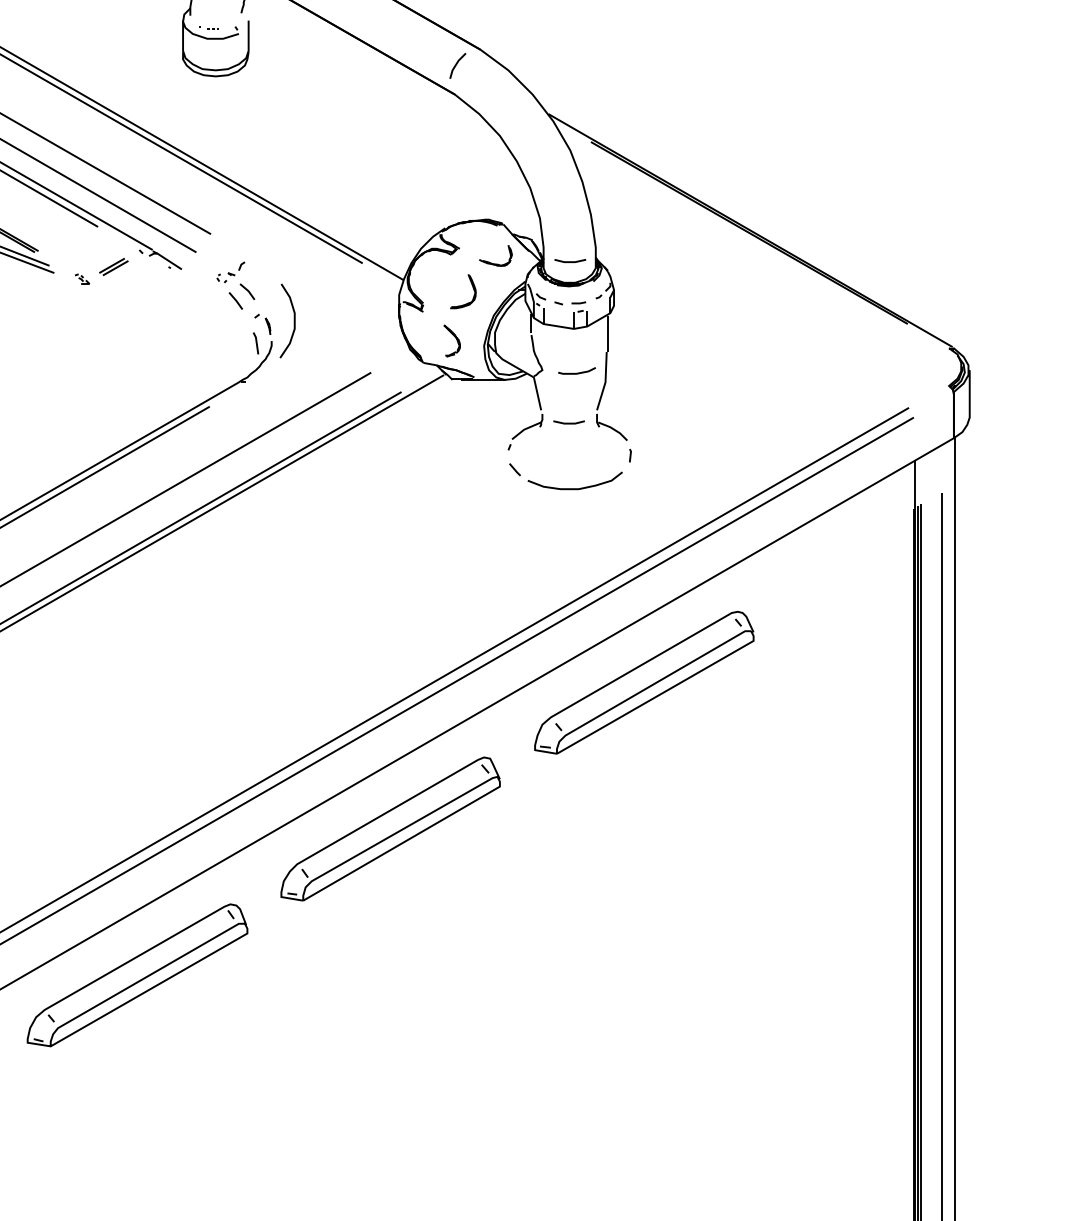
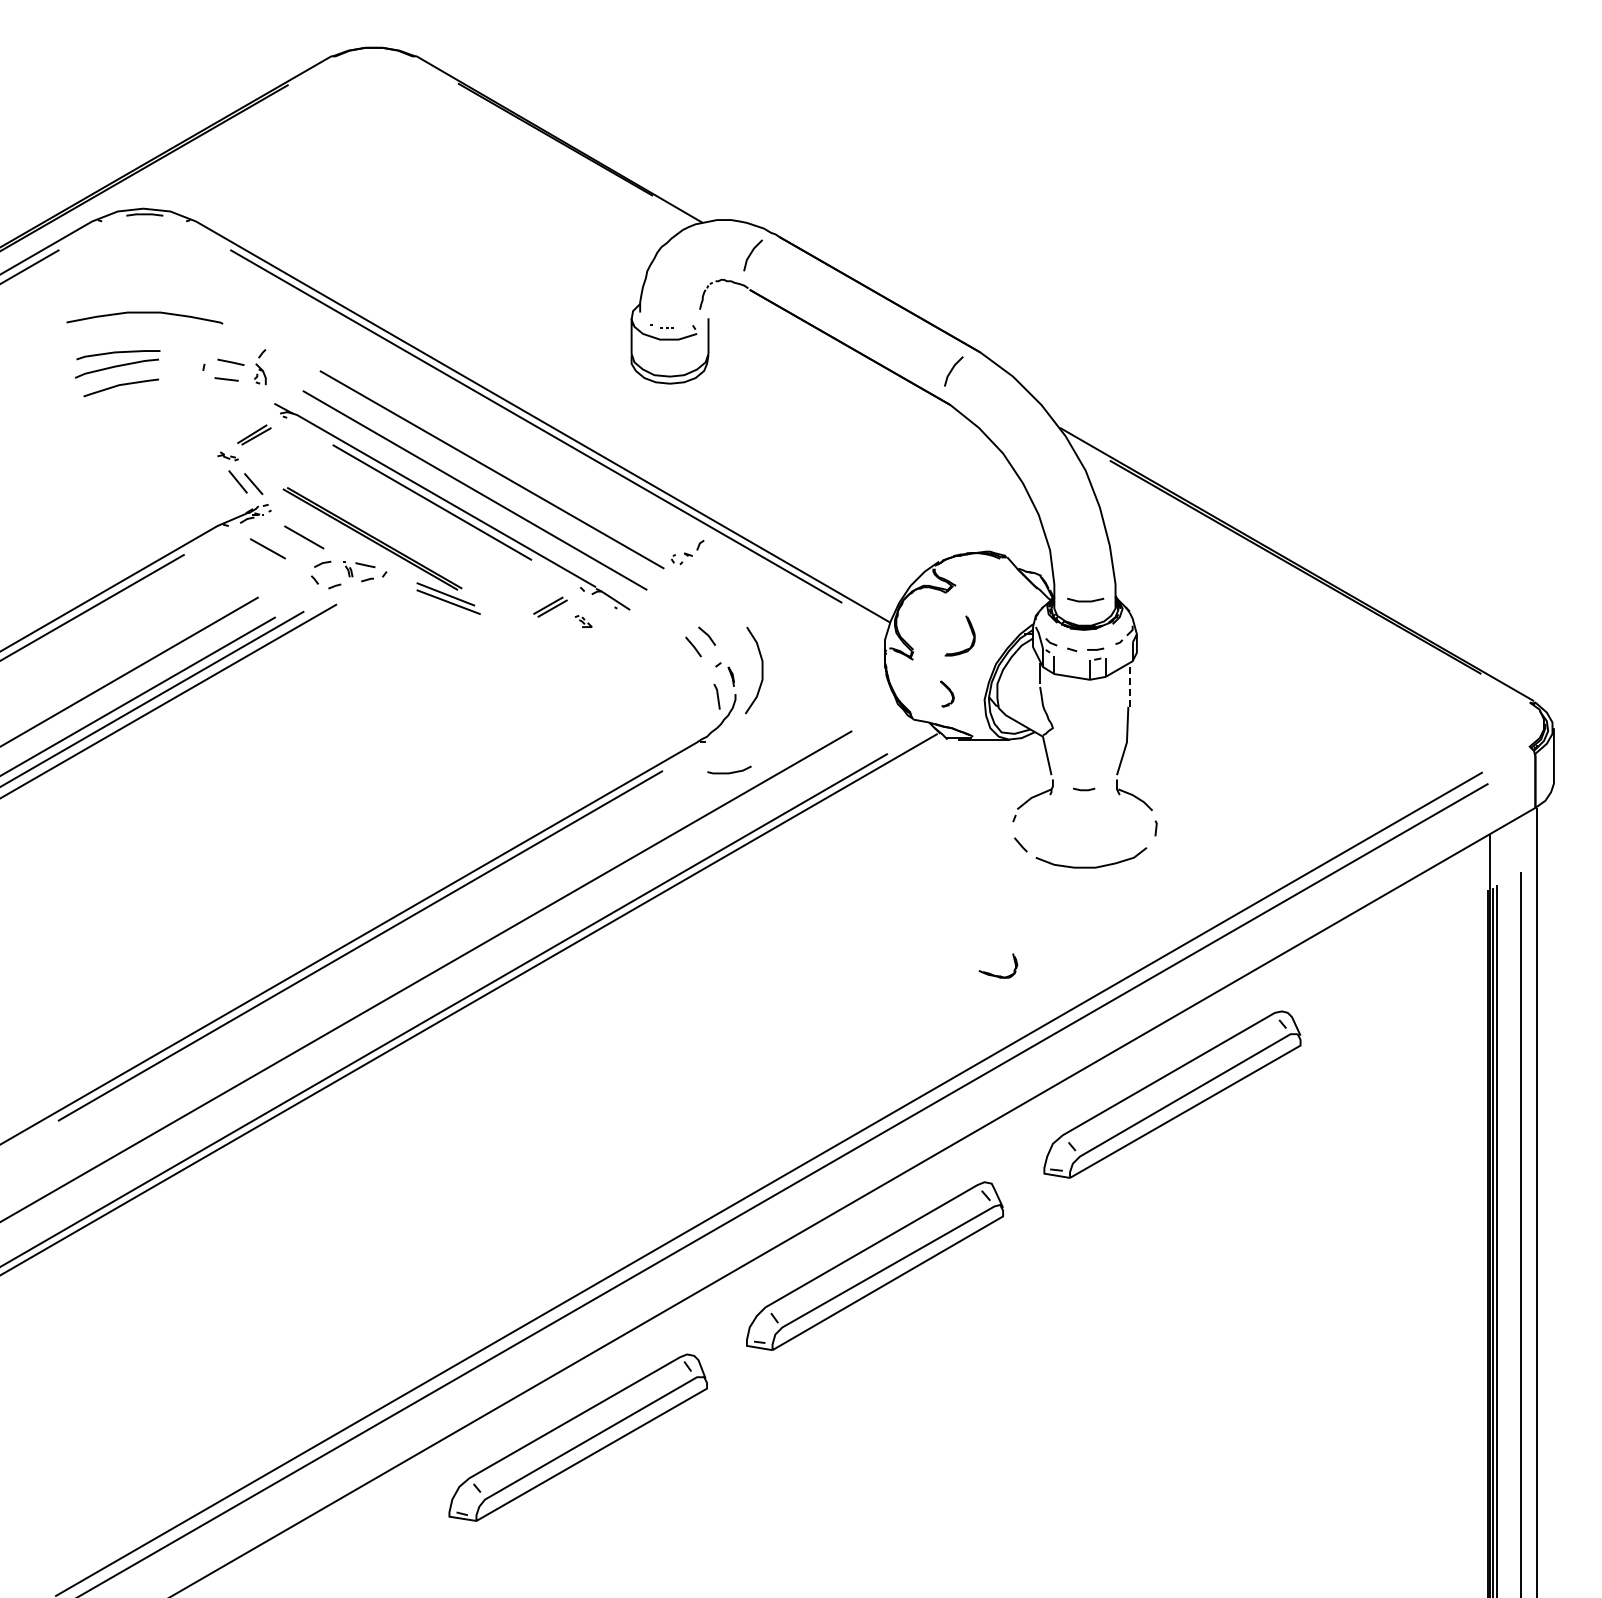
part: (492, 263) -> (994, 974), moved
part: (230, 272) -> (687, 552), moved
part: (82, 279) -> (583, 621), moved
line: (607, 332) -> (1129, 684), solid -> dashed
part: (452, 341) -> (947, 694), size x0.7
line: (577, 373) -> (729, 772), moved
part: (568, 422) -> (1083, 789), size x0.6

